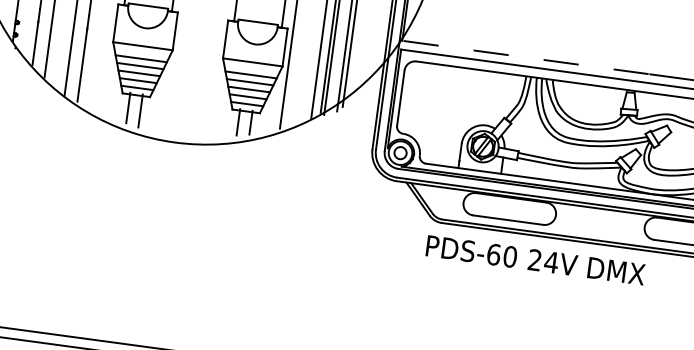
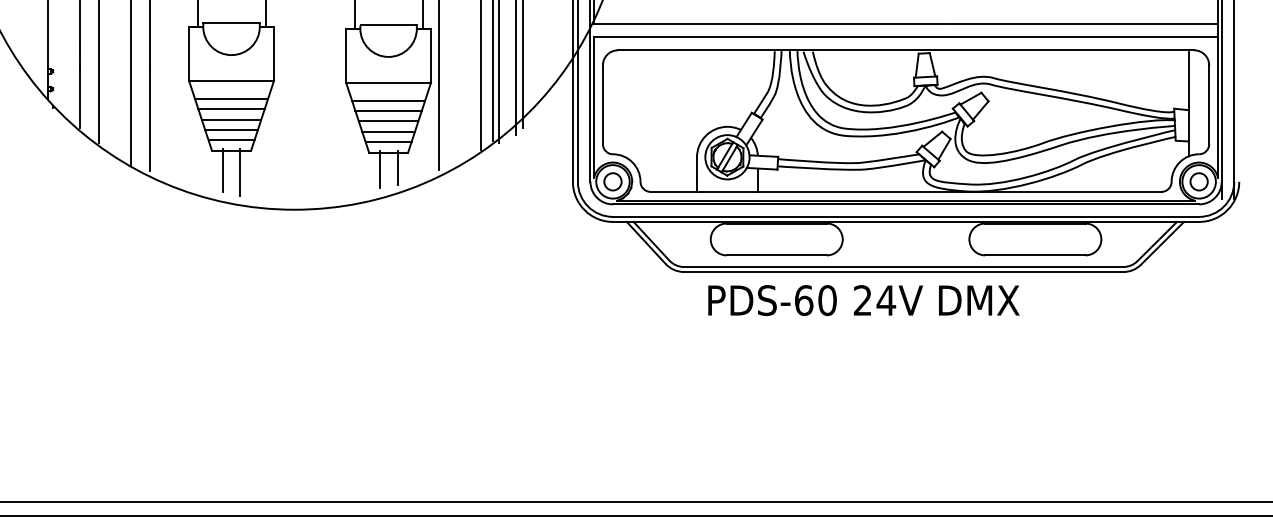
line: (525, 57) -> (770, 24), dashed -> solid
text: (535, 260) -> (863, 300), moved

